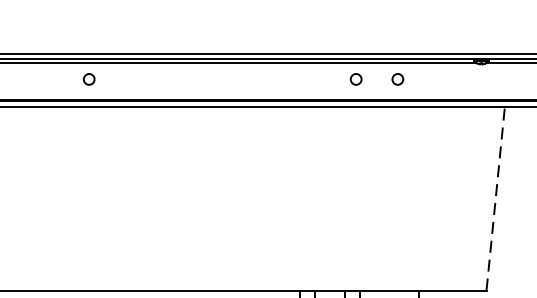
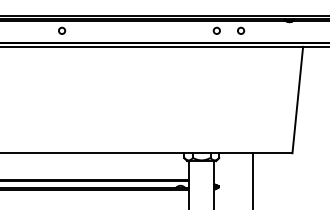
line: (495, 197) -> (297, 99), dashed -> solid

